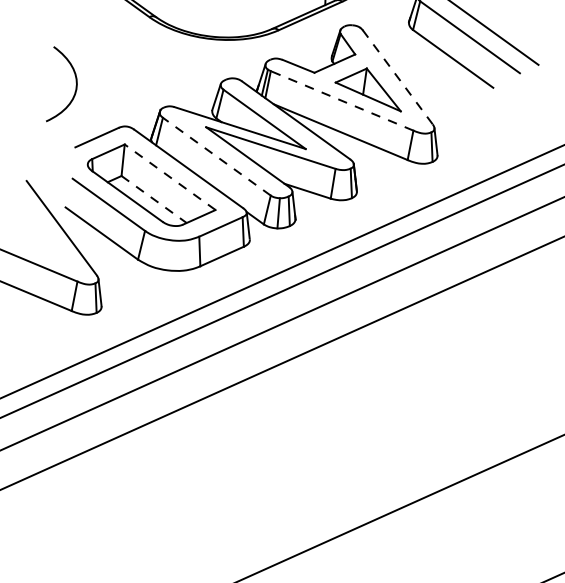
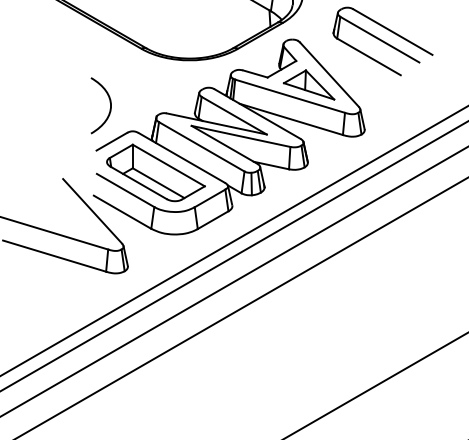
line: (397, 77) -> (329, 74), dashed -> solid
curve: (75, 82) -> (109, 102), moved
line: (341, 101) -> (289, 96), dashed -> solid
line: (216, 156) -> (201, 146), dashed -> solid
line: (169, 177) -> (168, 165), dashed -> solid
line: (153, 199) -> (158, 183), dashed -> solid

